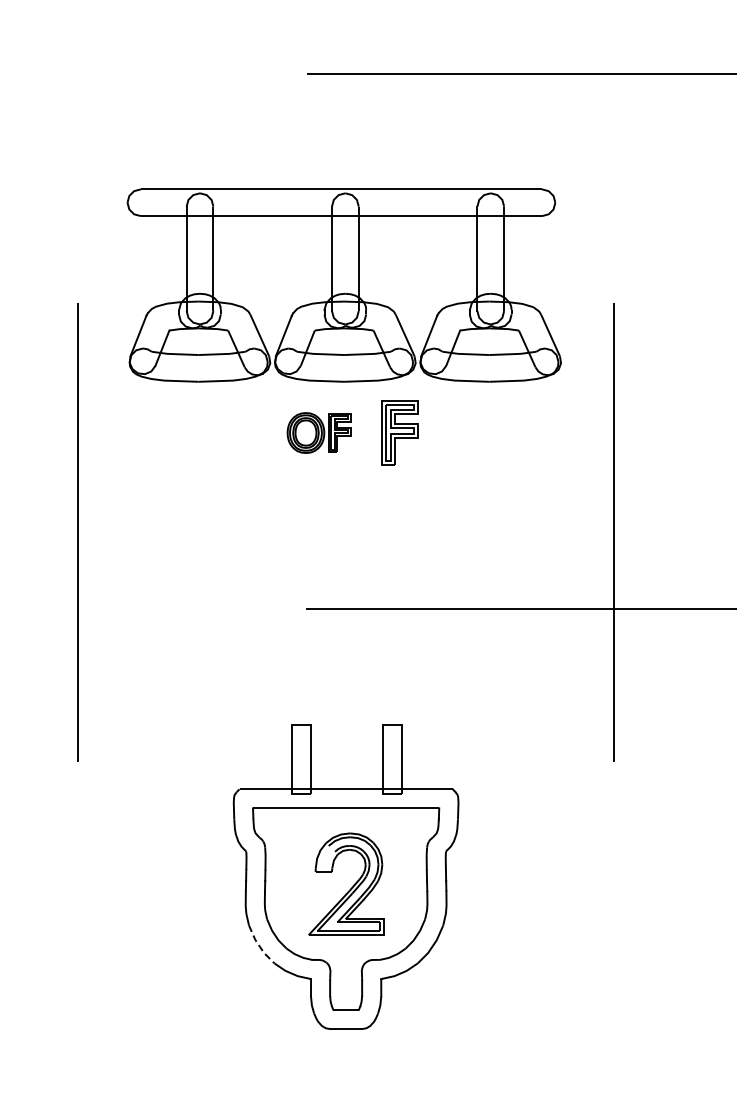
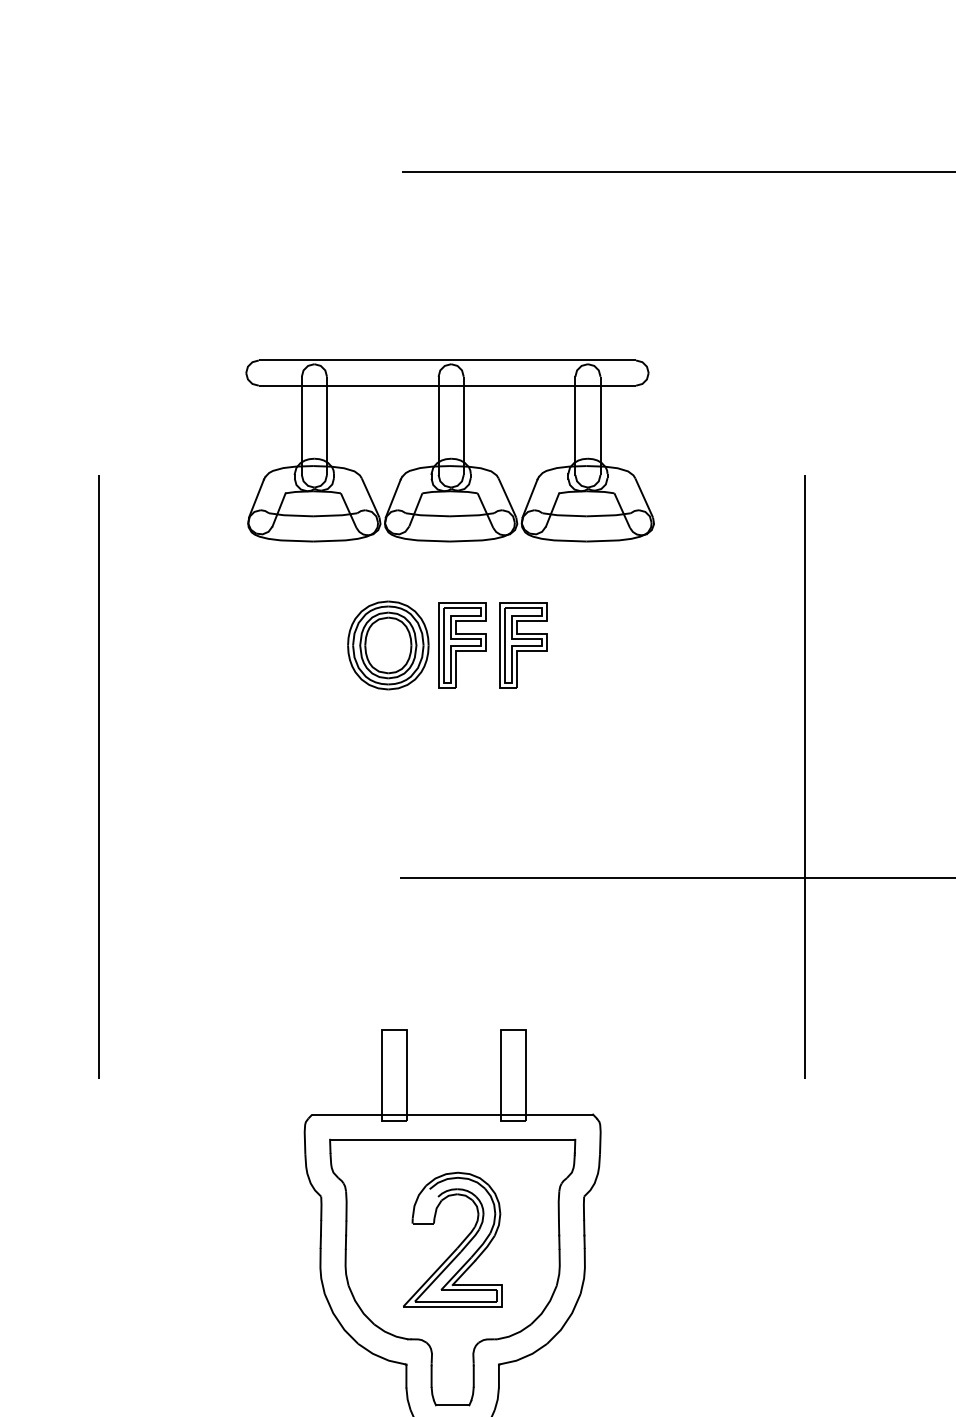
part: (343, 284) -> (449, 449), size x0.71
part: (318, 432) -> (416, 644), size x1.67
line: (259, 946) -> (338, 1321), dashed -> solid

